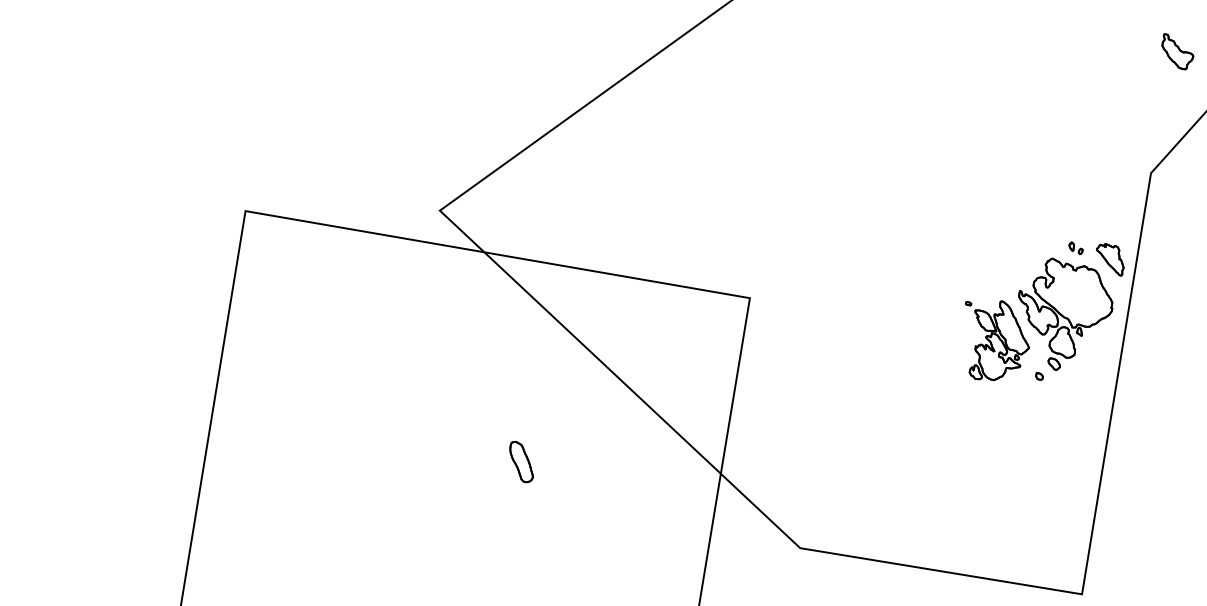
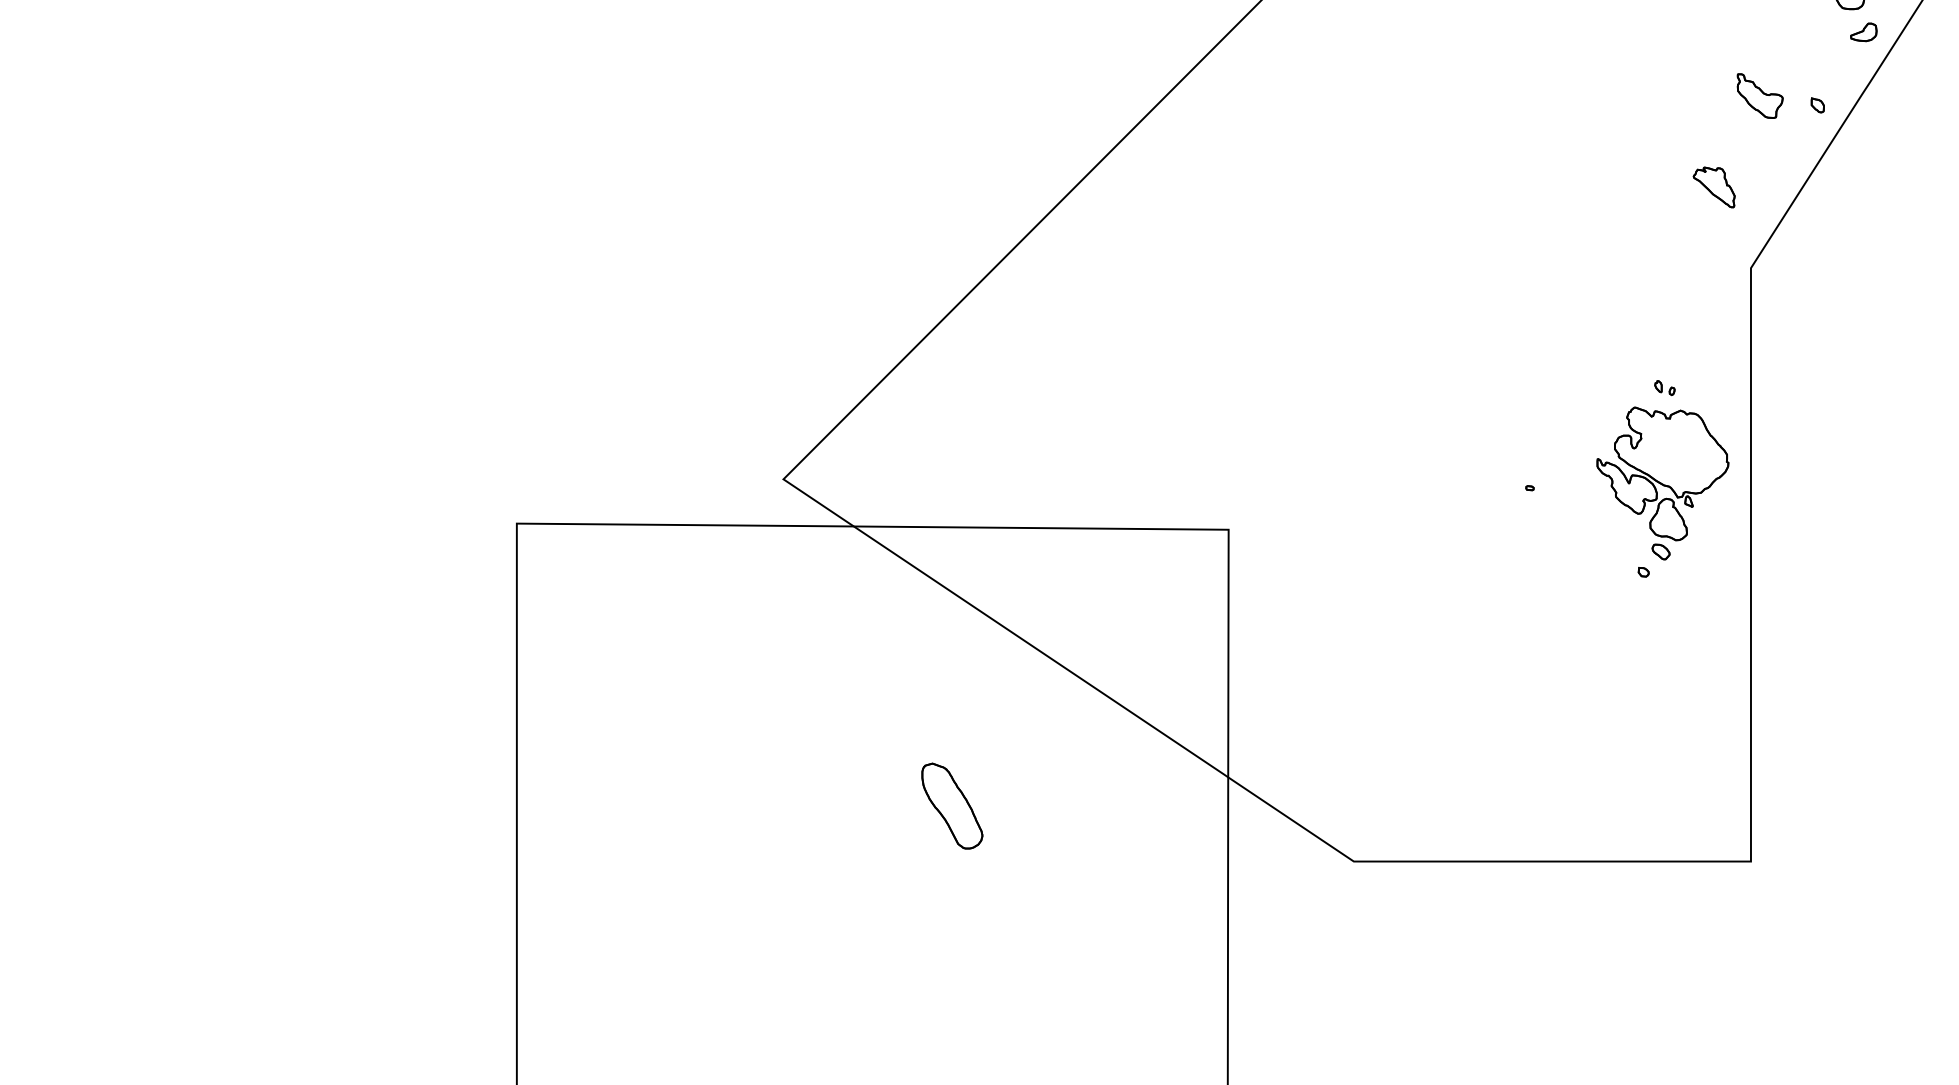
part: (1109, 259) -> (1713, 187), moved
part: (999, 341) -> (1581, 533), removed
part: (521, 461) -> (951, 805), size x1.6

